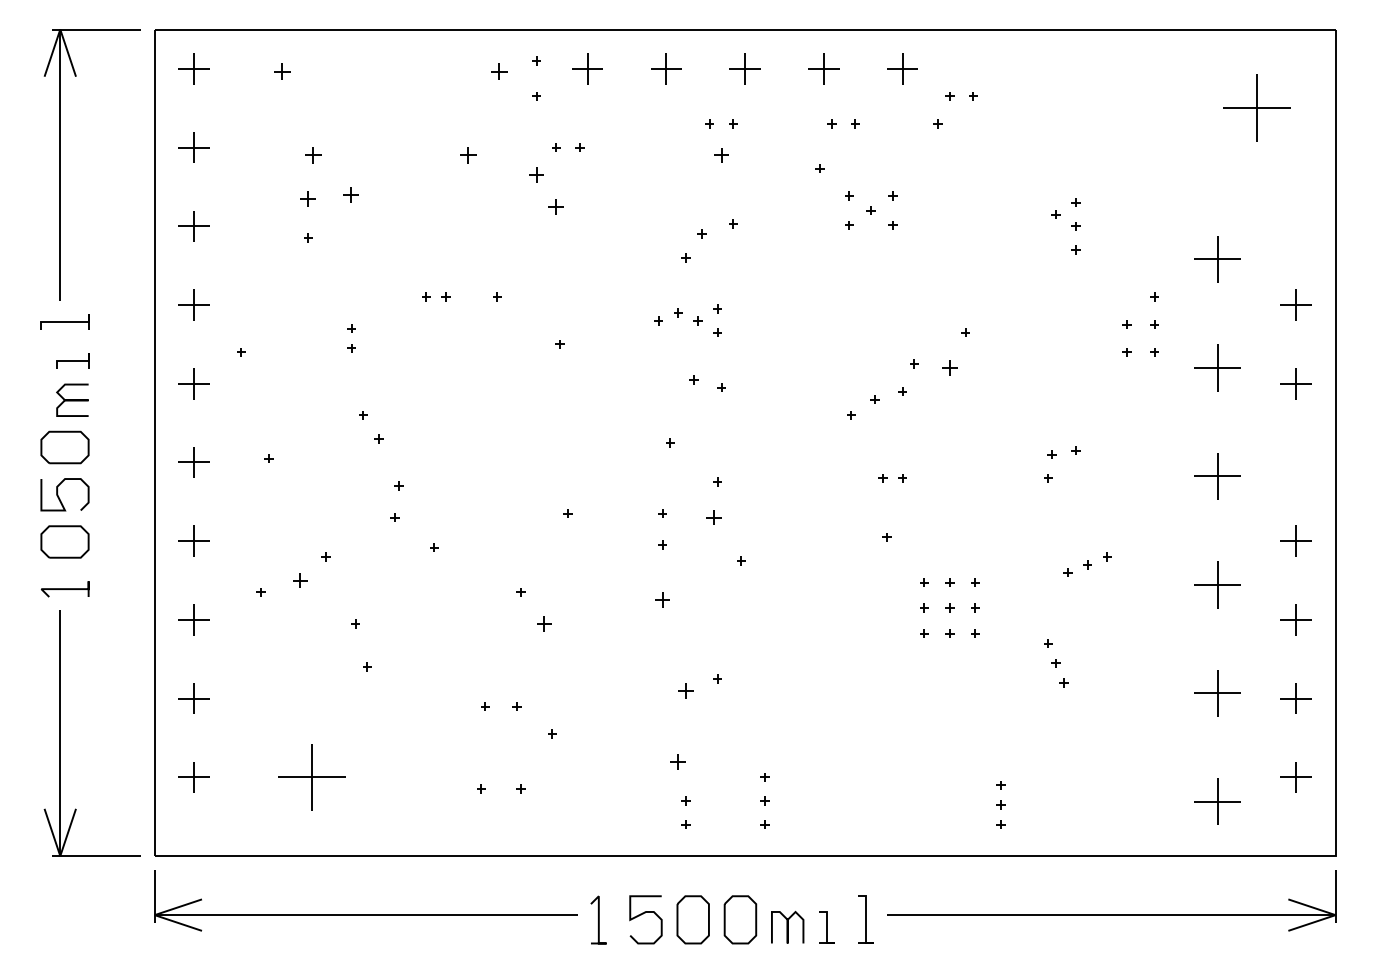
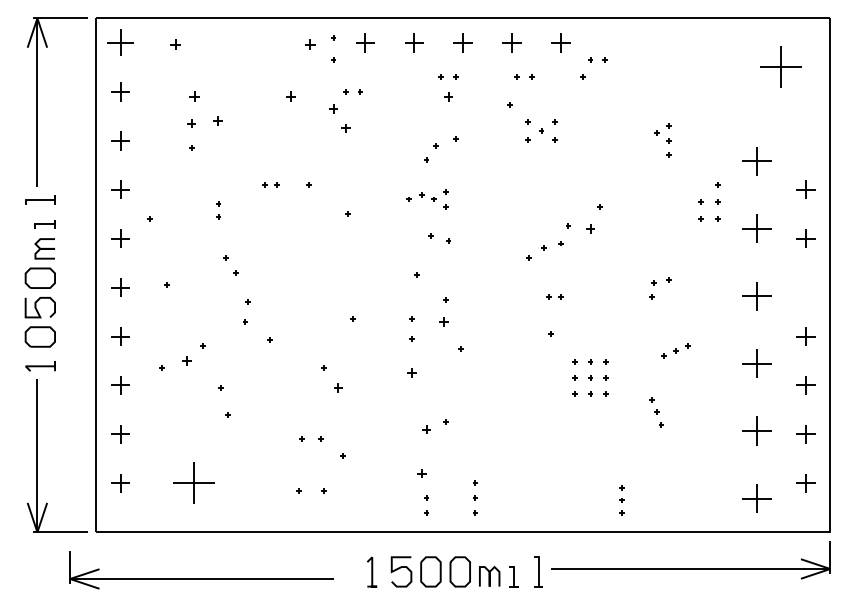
part: (193, 68) -> (120, 42), size x1.4
part: (366, 914) -> (201, 578), moved

